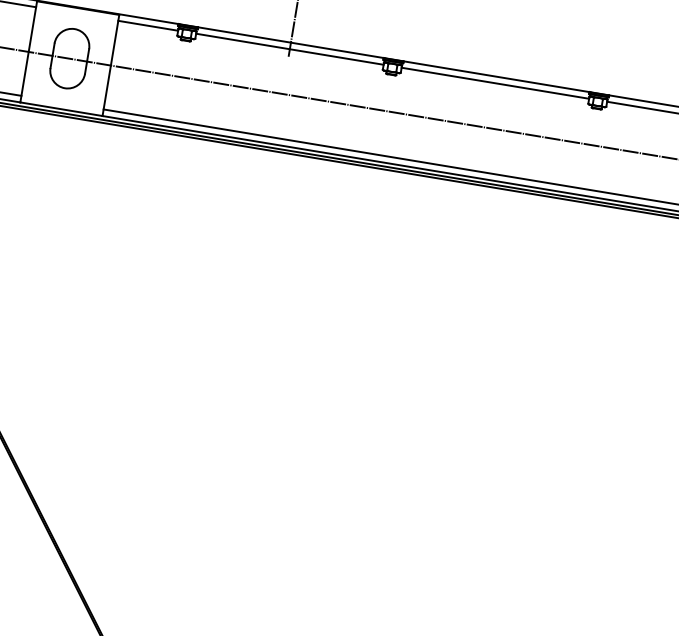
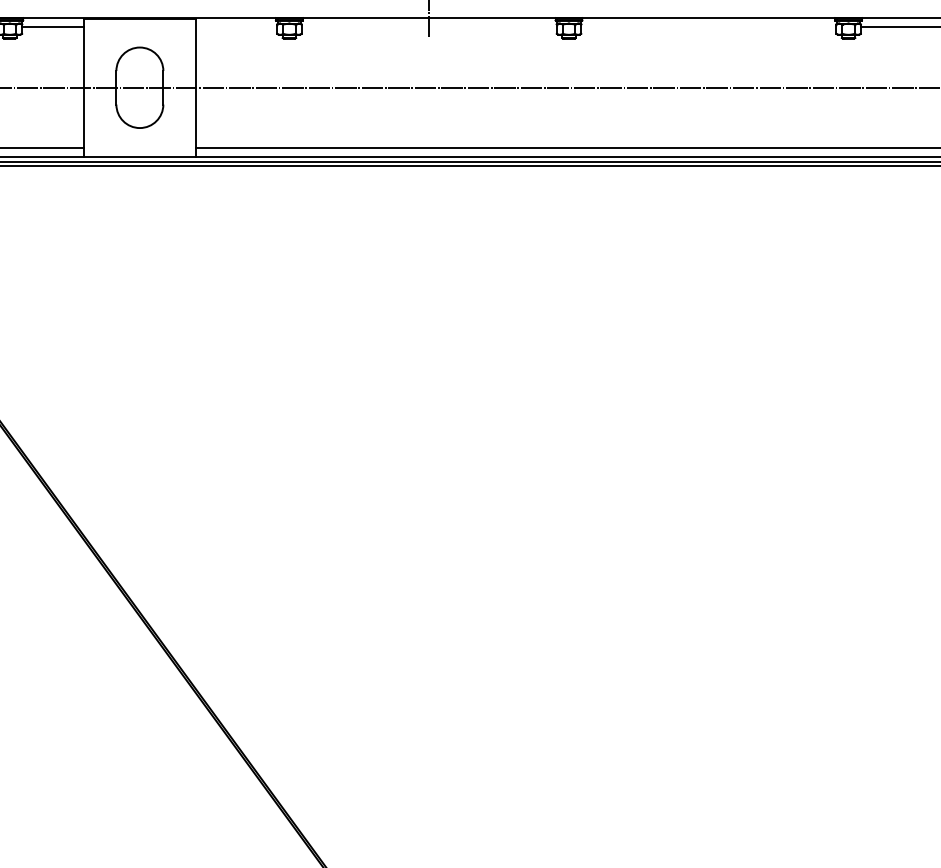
line: (148, 26) -> (236, 27), removed
line: (289, 49) -> (428, 27), removed
line: (495, 83) -> (708, 27), removed

